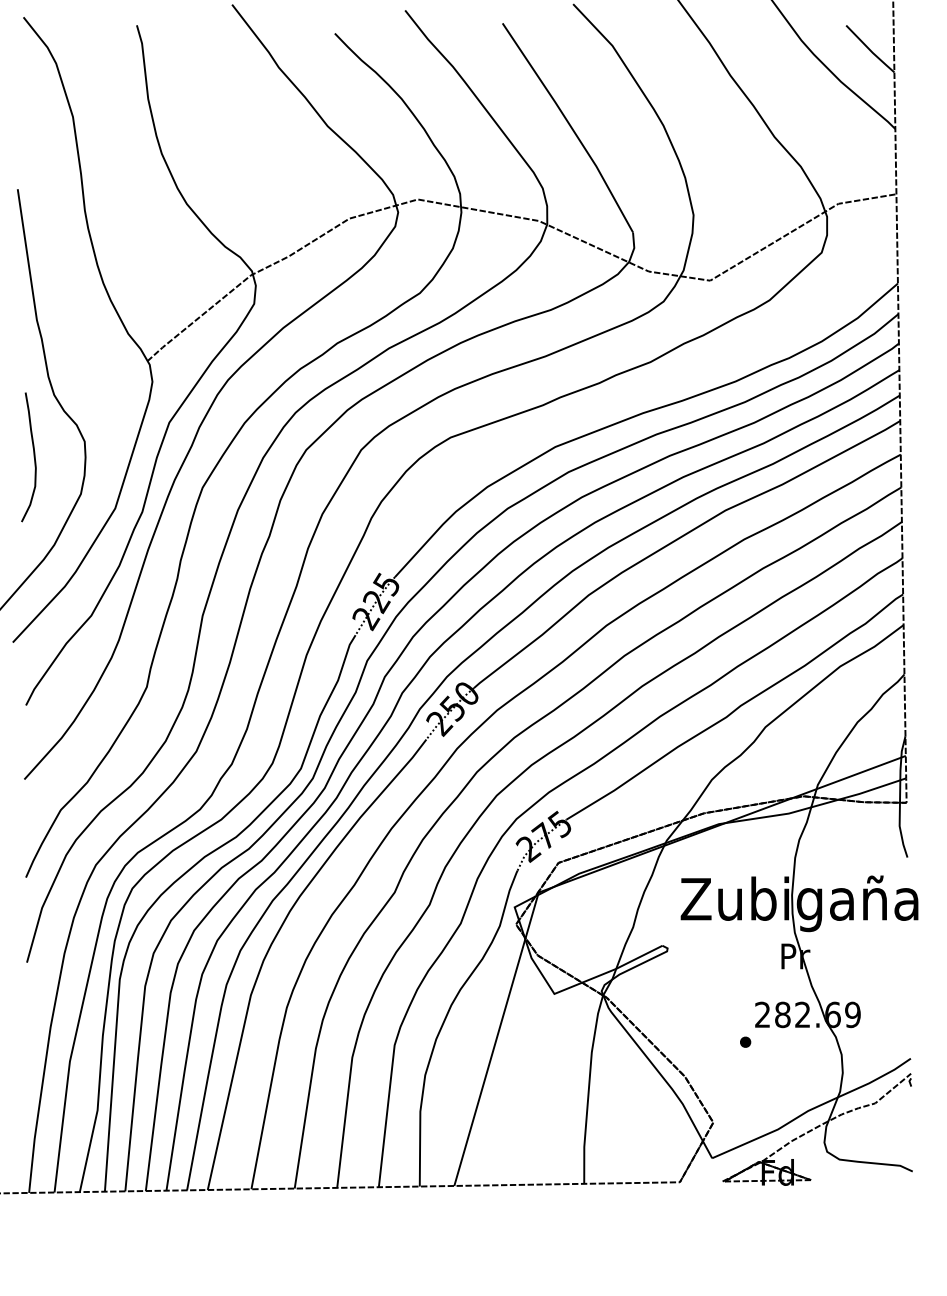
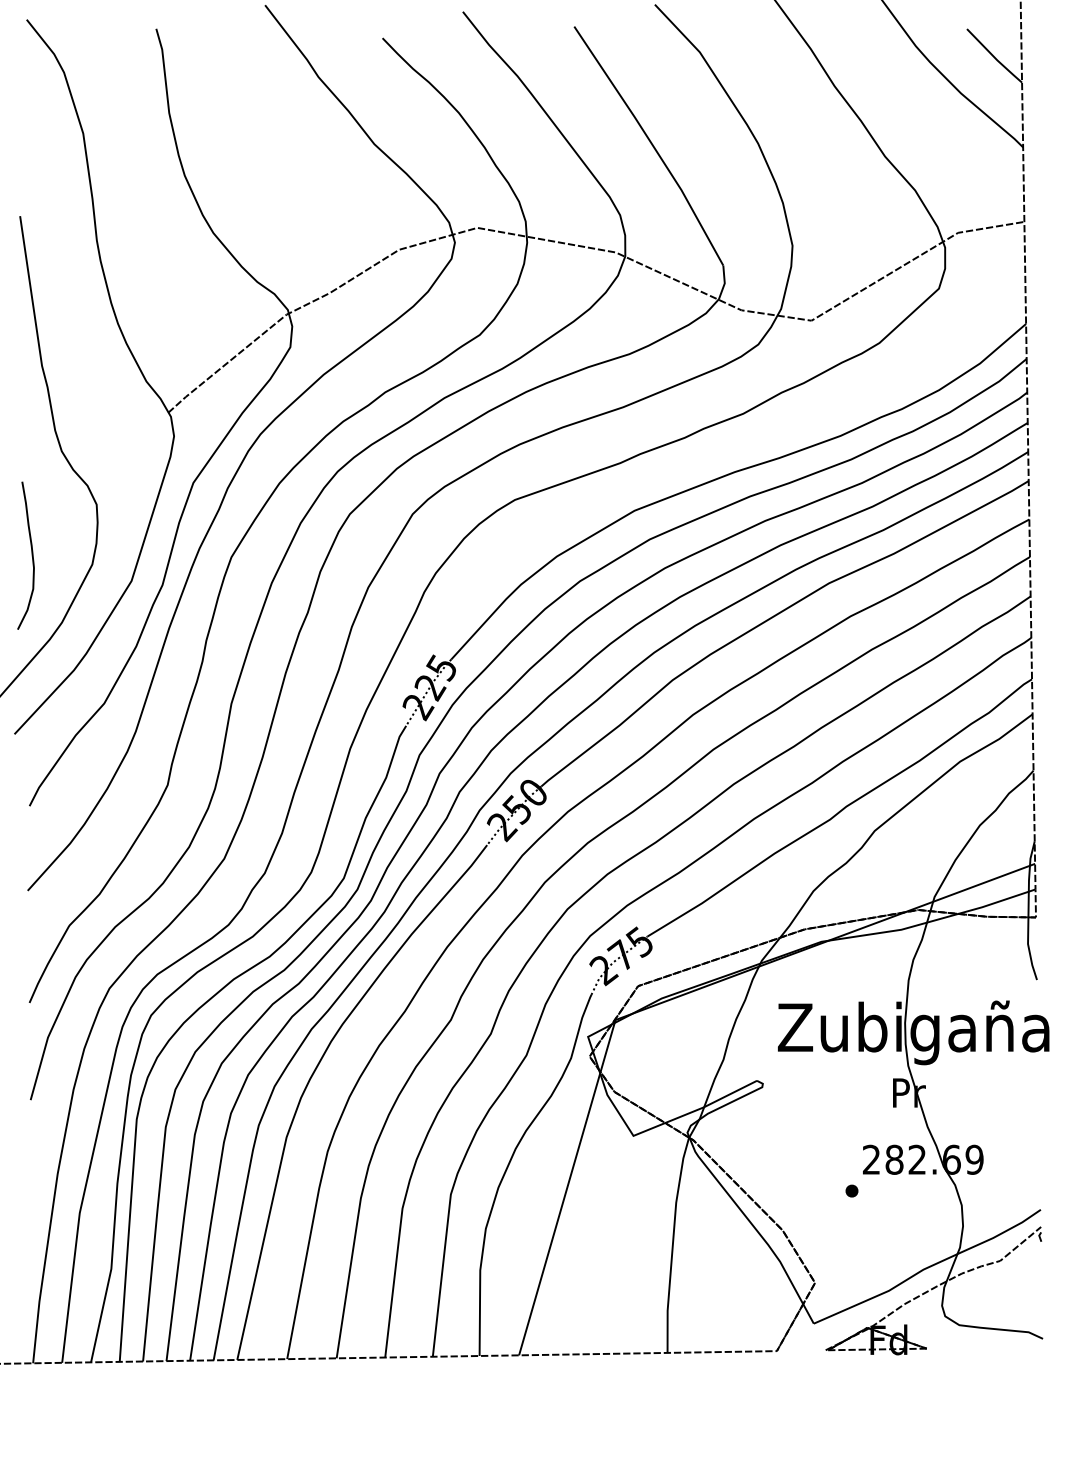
curve: (33, 457) -> (31, 555), moved

